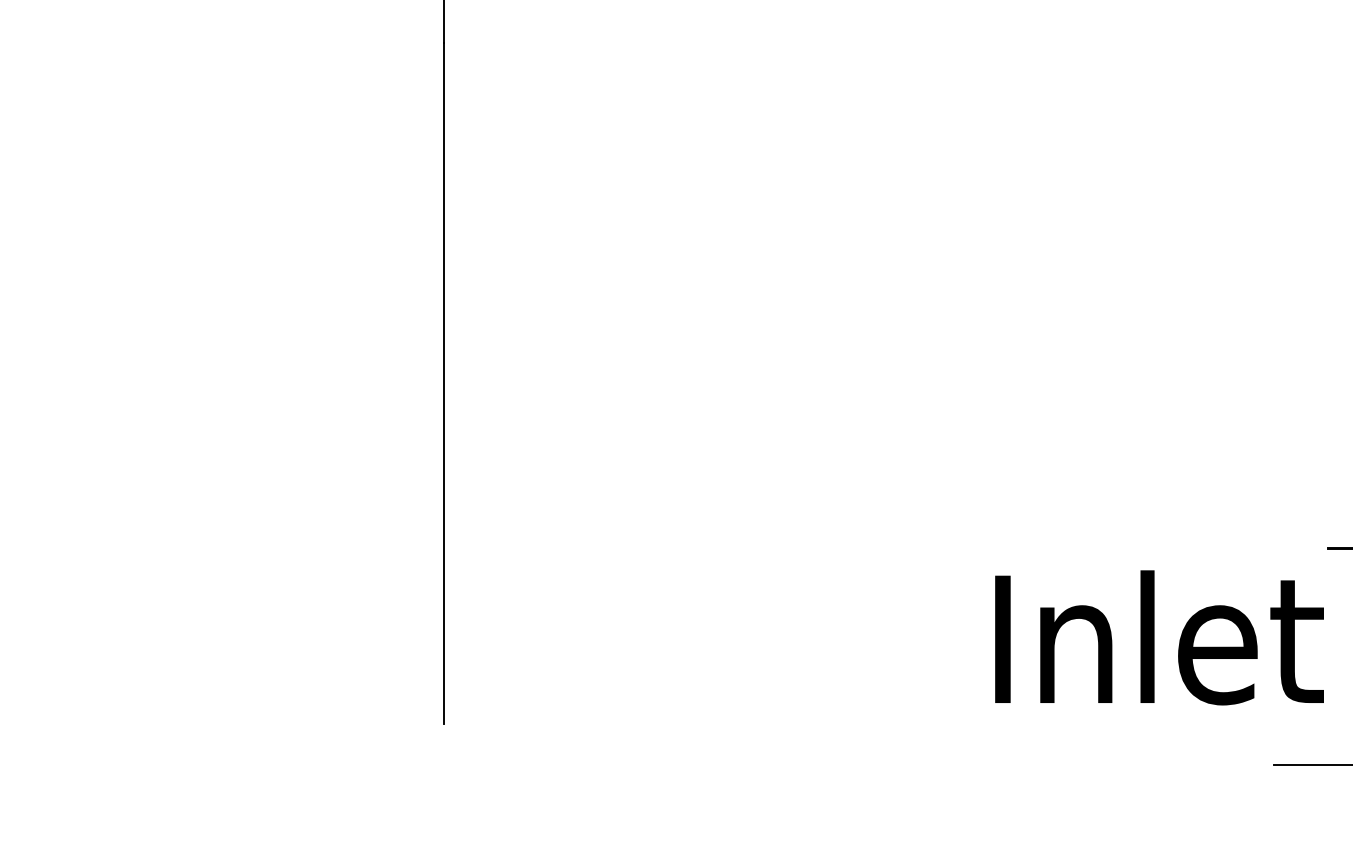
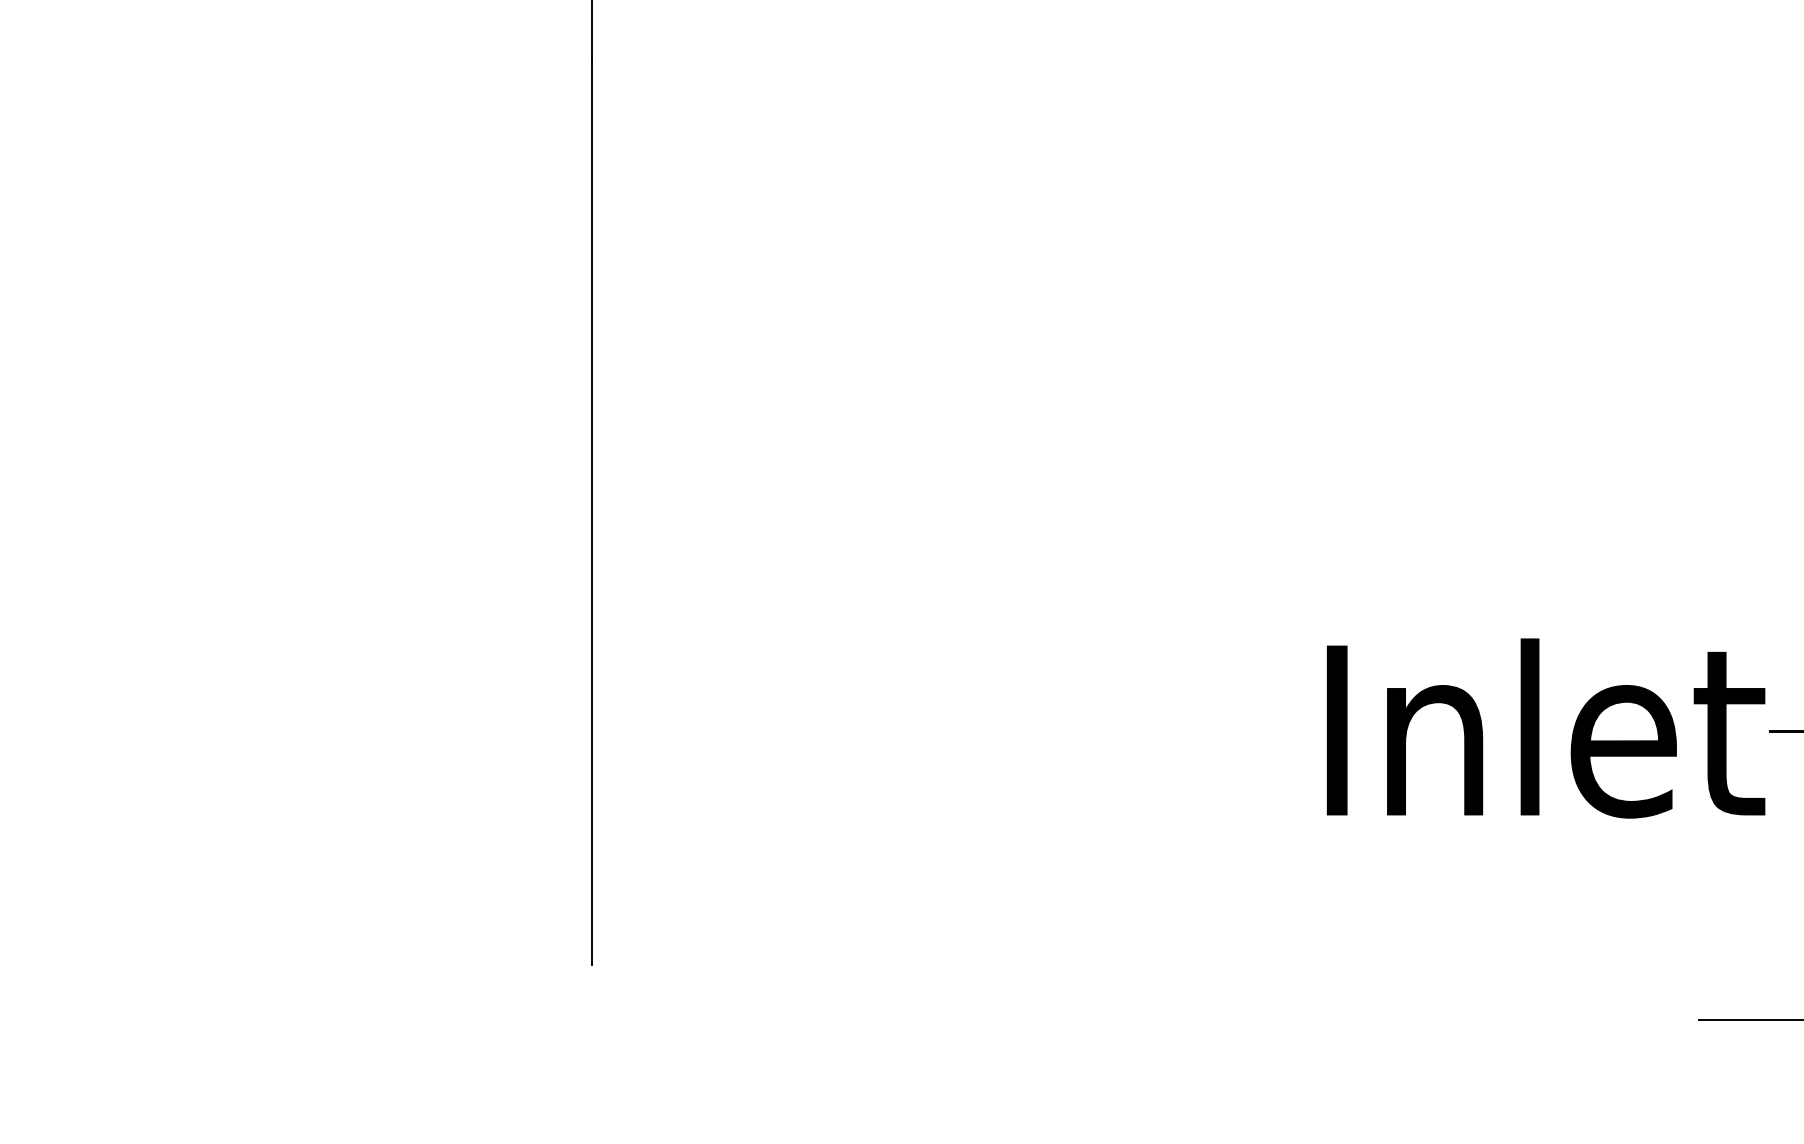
text: (1159, 637) -> (1545, 728), moved

